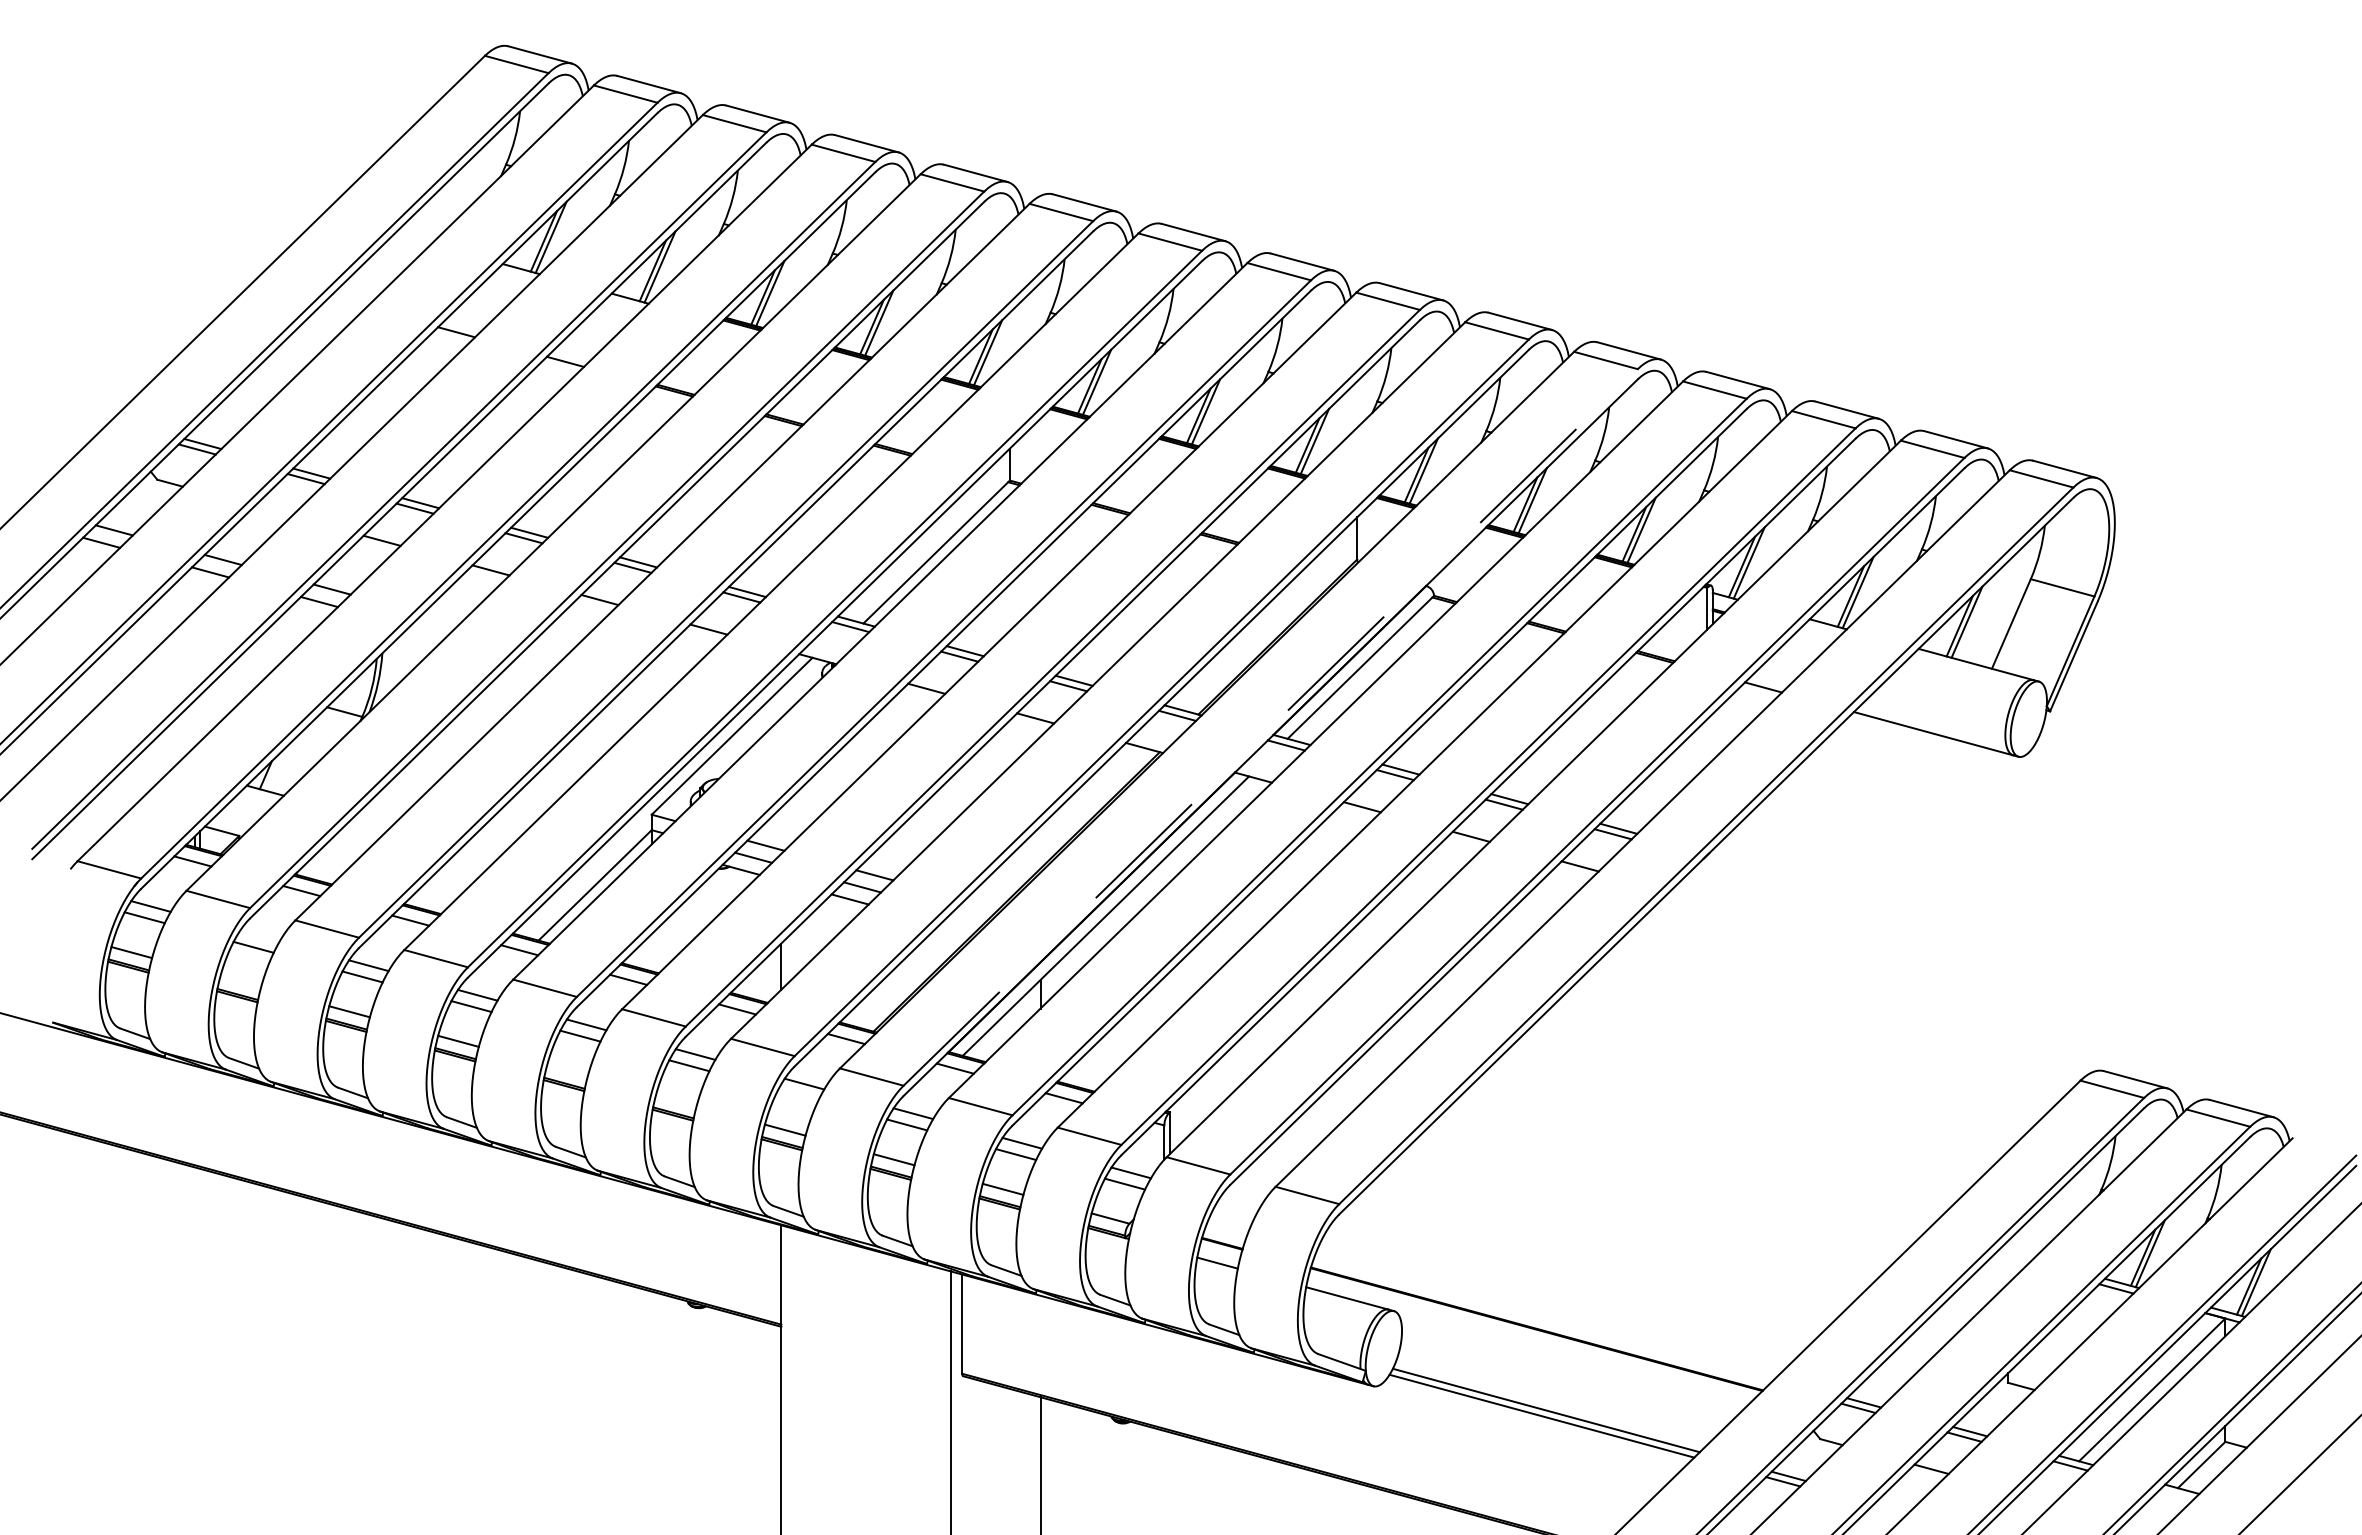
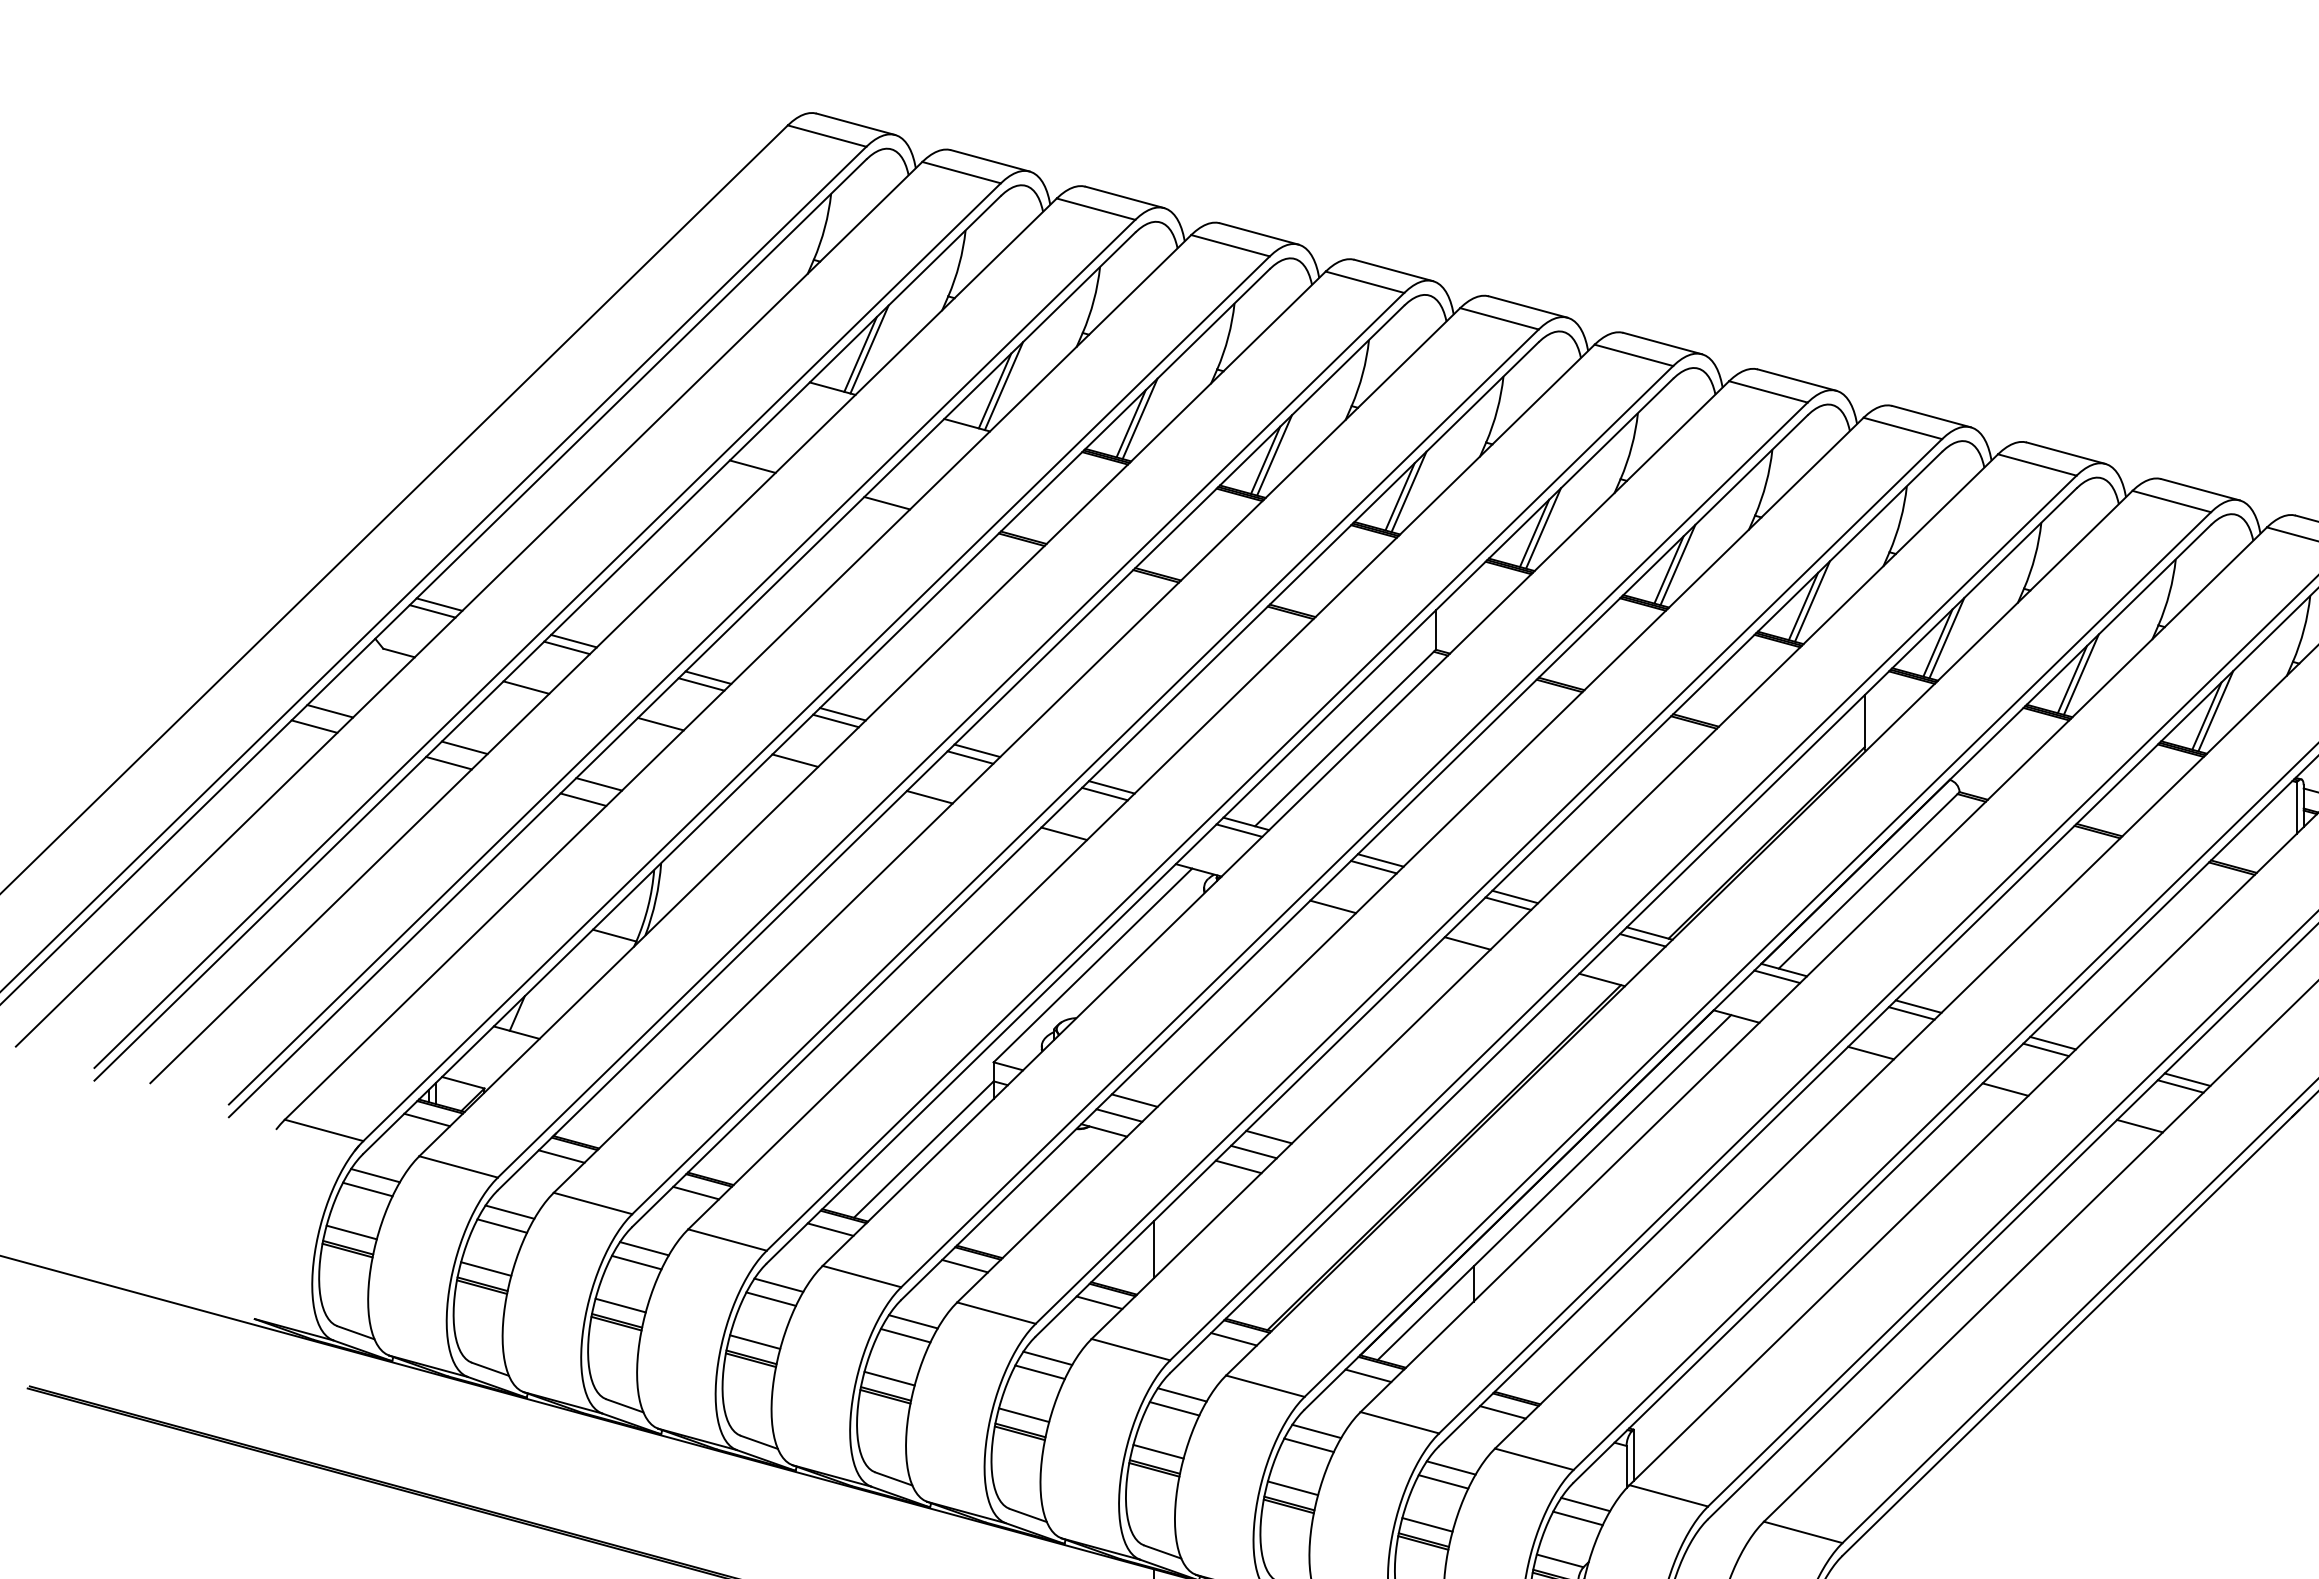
line: (272, 511) -> (525, 687), added
line: (1270, 727) -> (1757, 954), dashed -> solid
line: (259, 935) -> (509, 1211), added
line: (240, 981) -> (485, 1268), added
line: (567, 1070) -> (889, 1378), added
line: (798, 1094) -> (1174, 1407), added
line: (676, 1100) -> (1024, 1415), added

